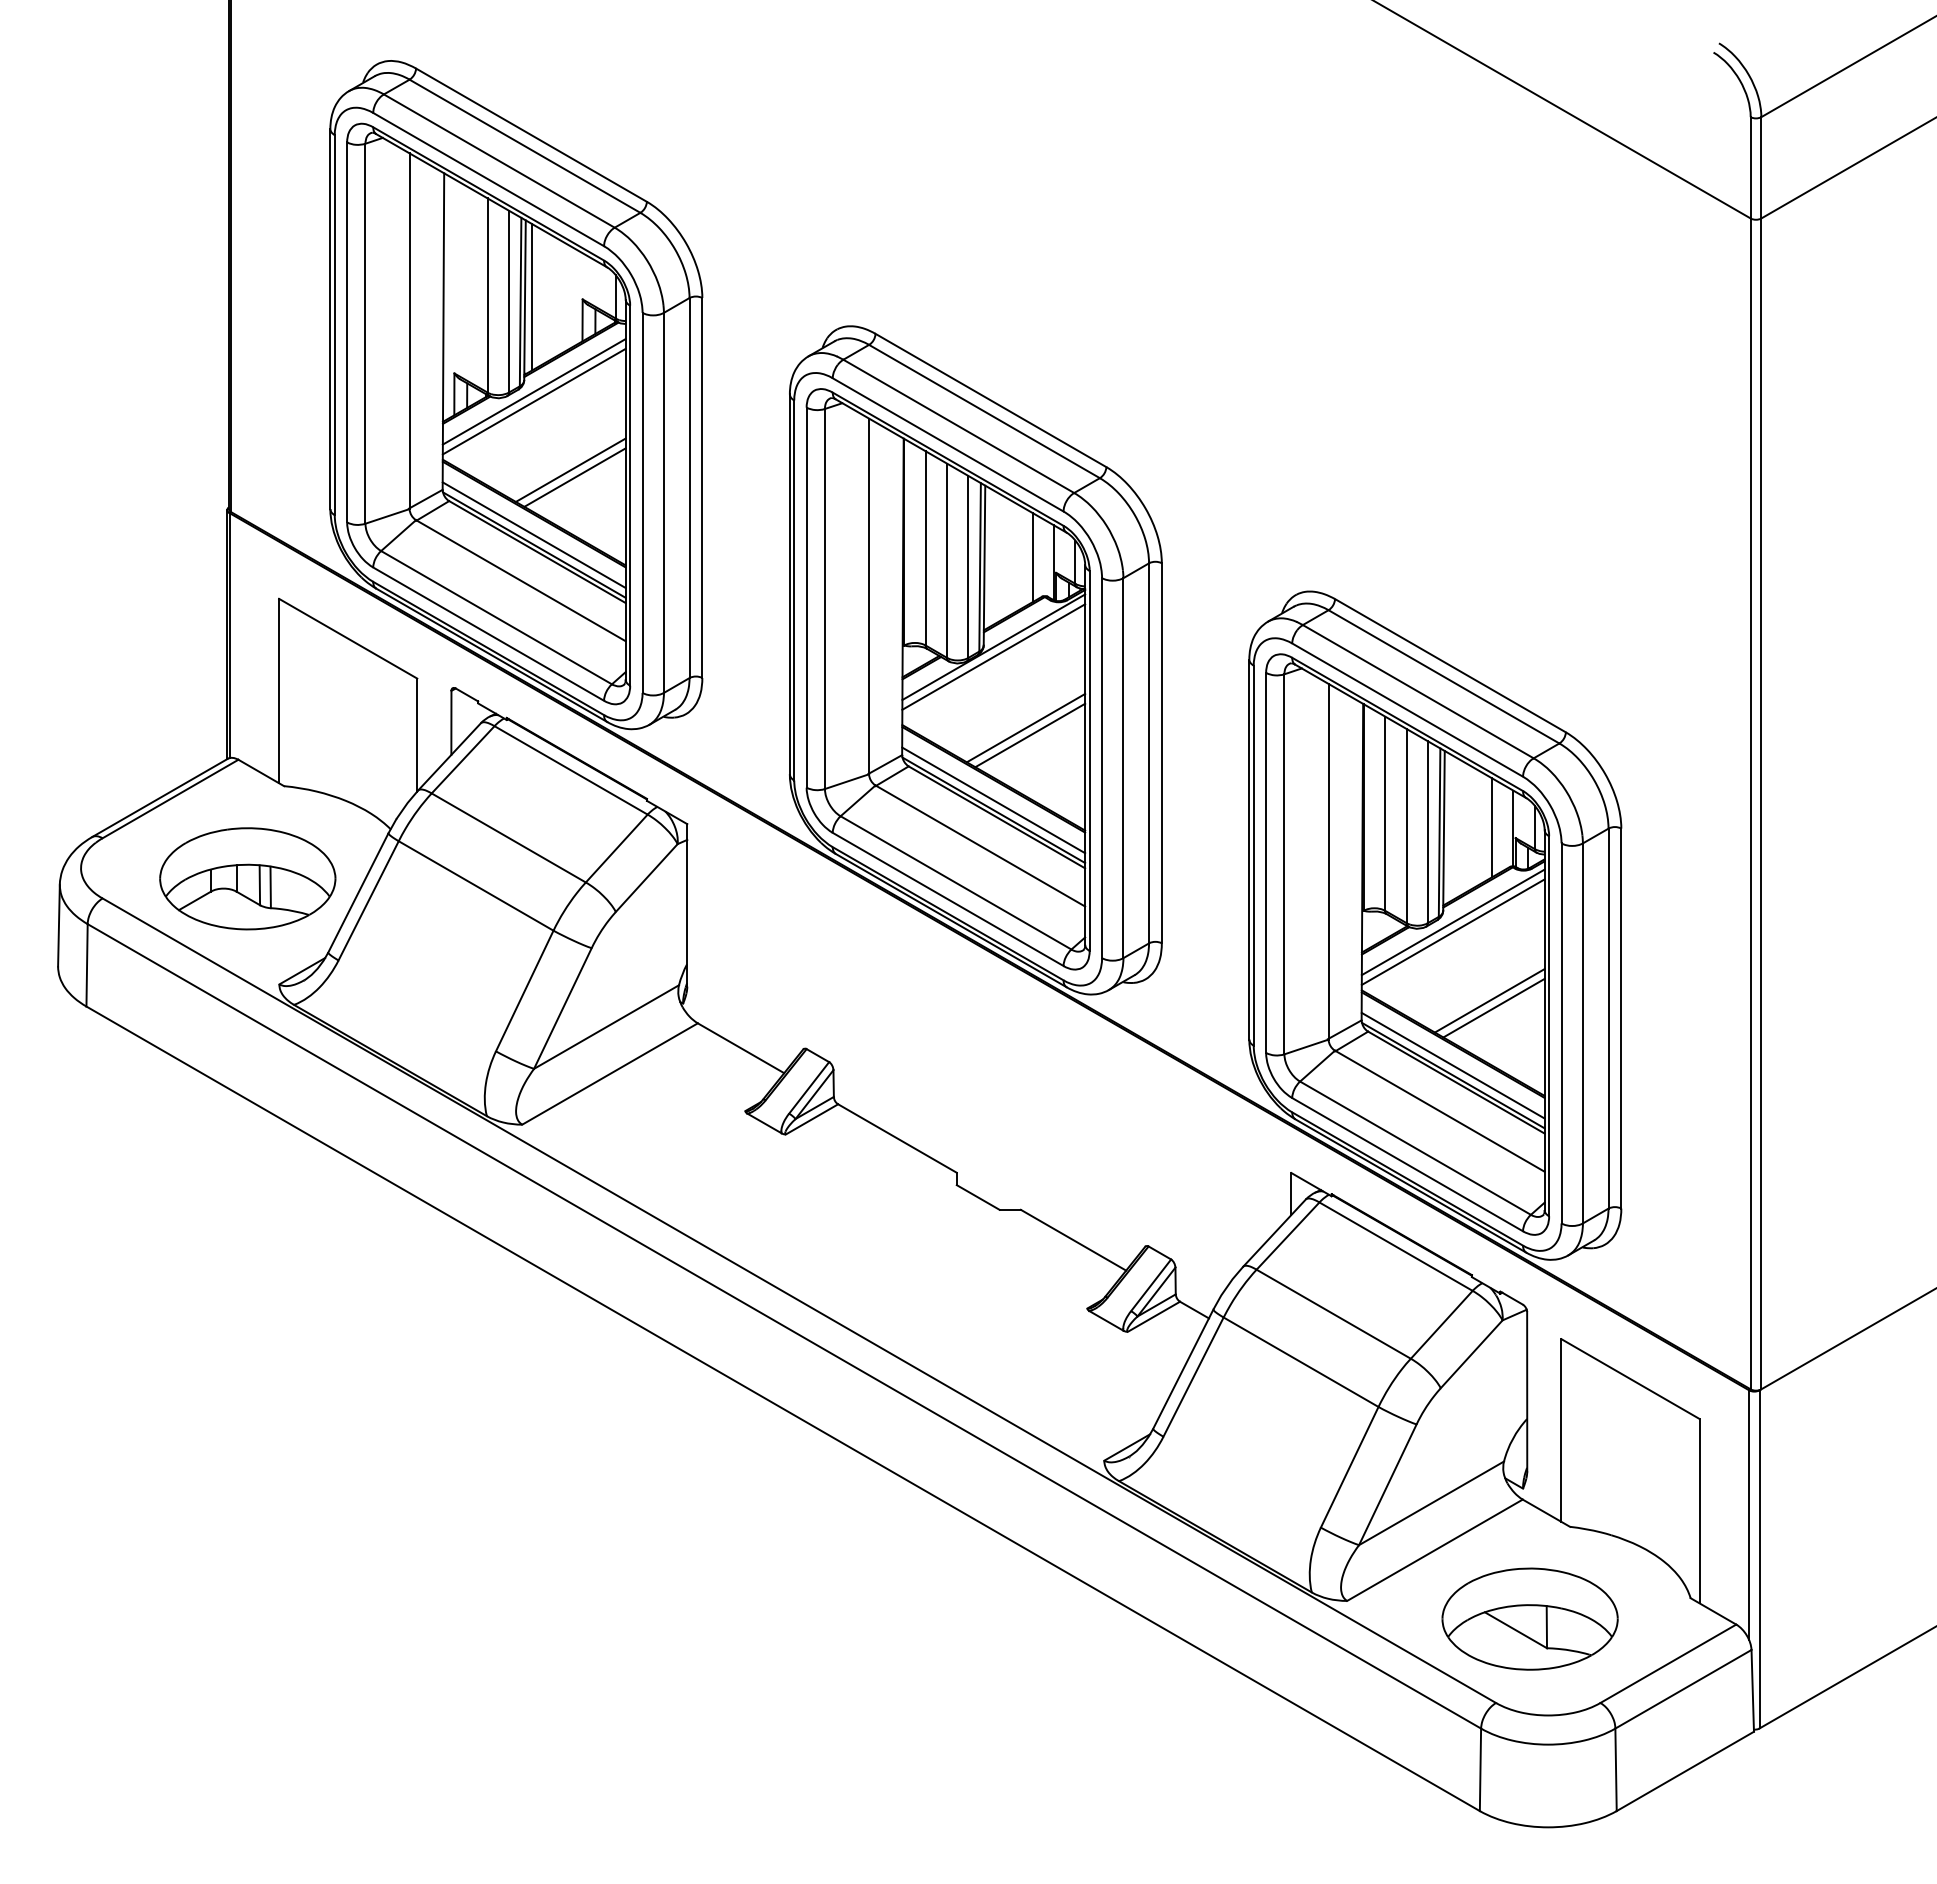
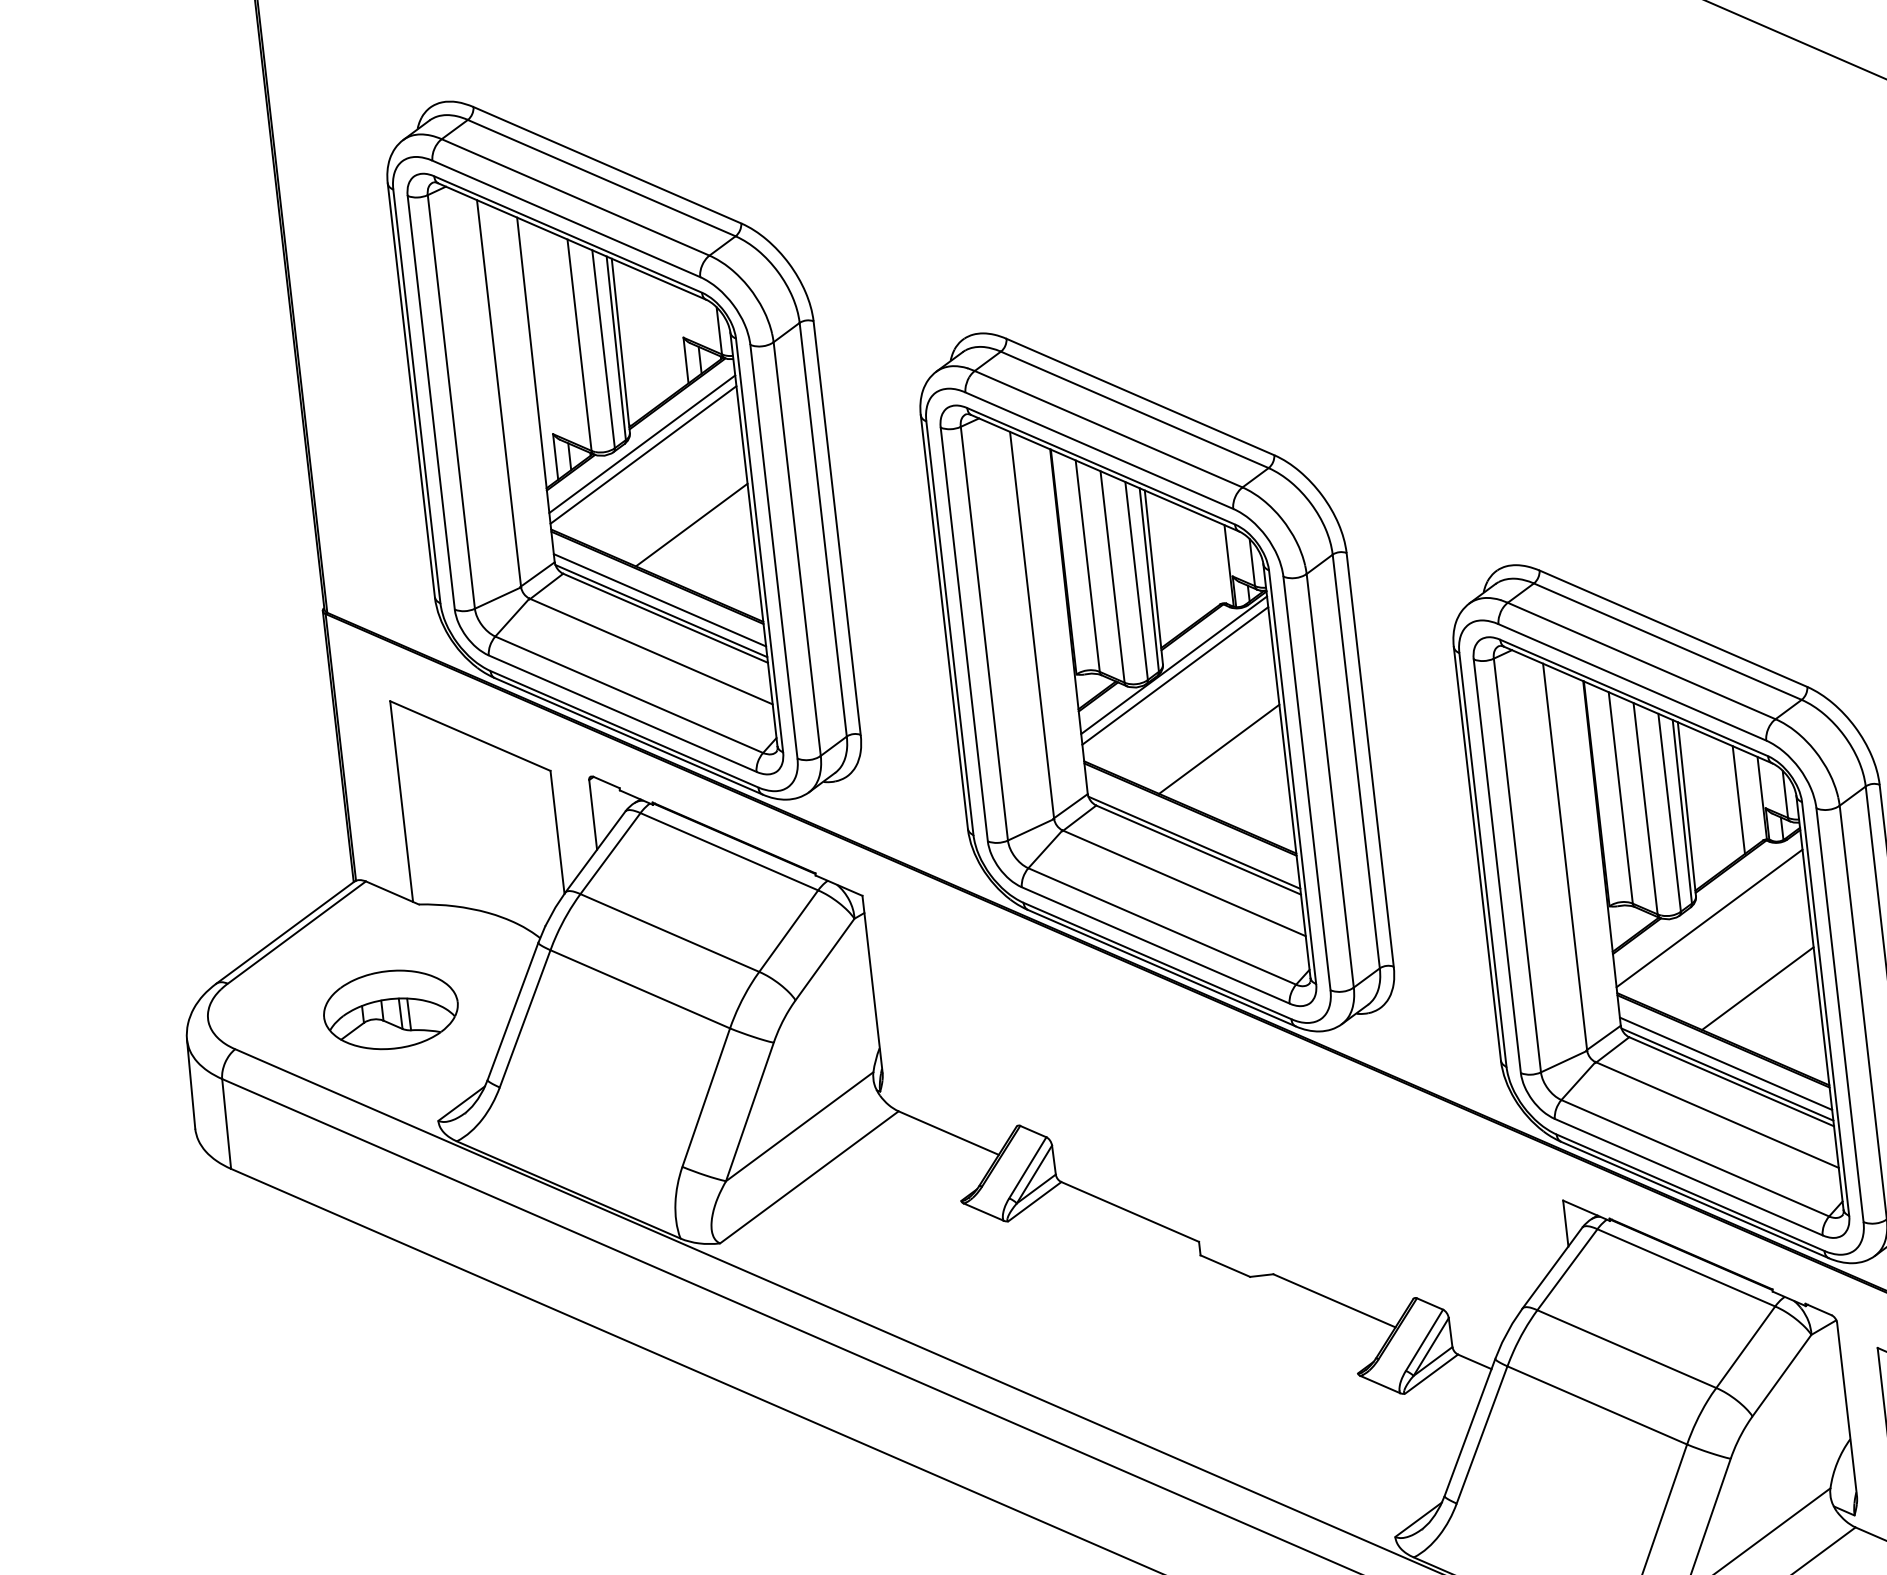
line: (532, 297) -> (628, 341), removed
line: (574, 477) -> (696, 532), removed
line: (1032, 557) -> (1205, 562), removed
line: (1030, 735) -> (1225, 756), removed
line: (993, 800) -> (1192, 832), removed
part: (247, 878) -> (390, 1009), size x0.7
line: (1452, 922) -> (1707, 907), removed
line: (1493, 1007) -> (1762, 995), removed

